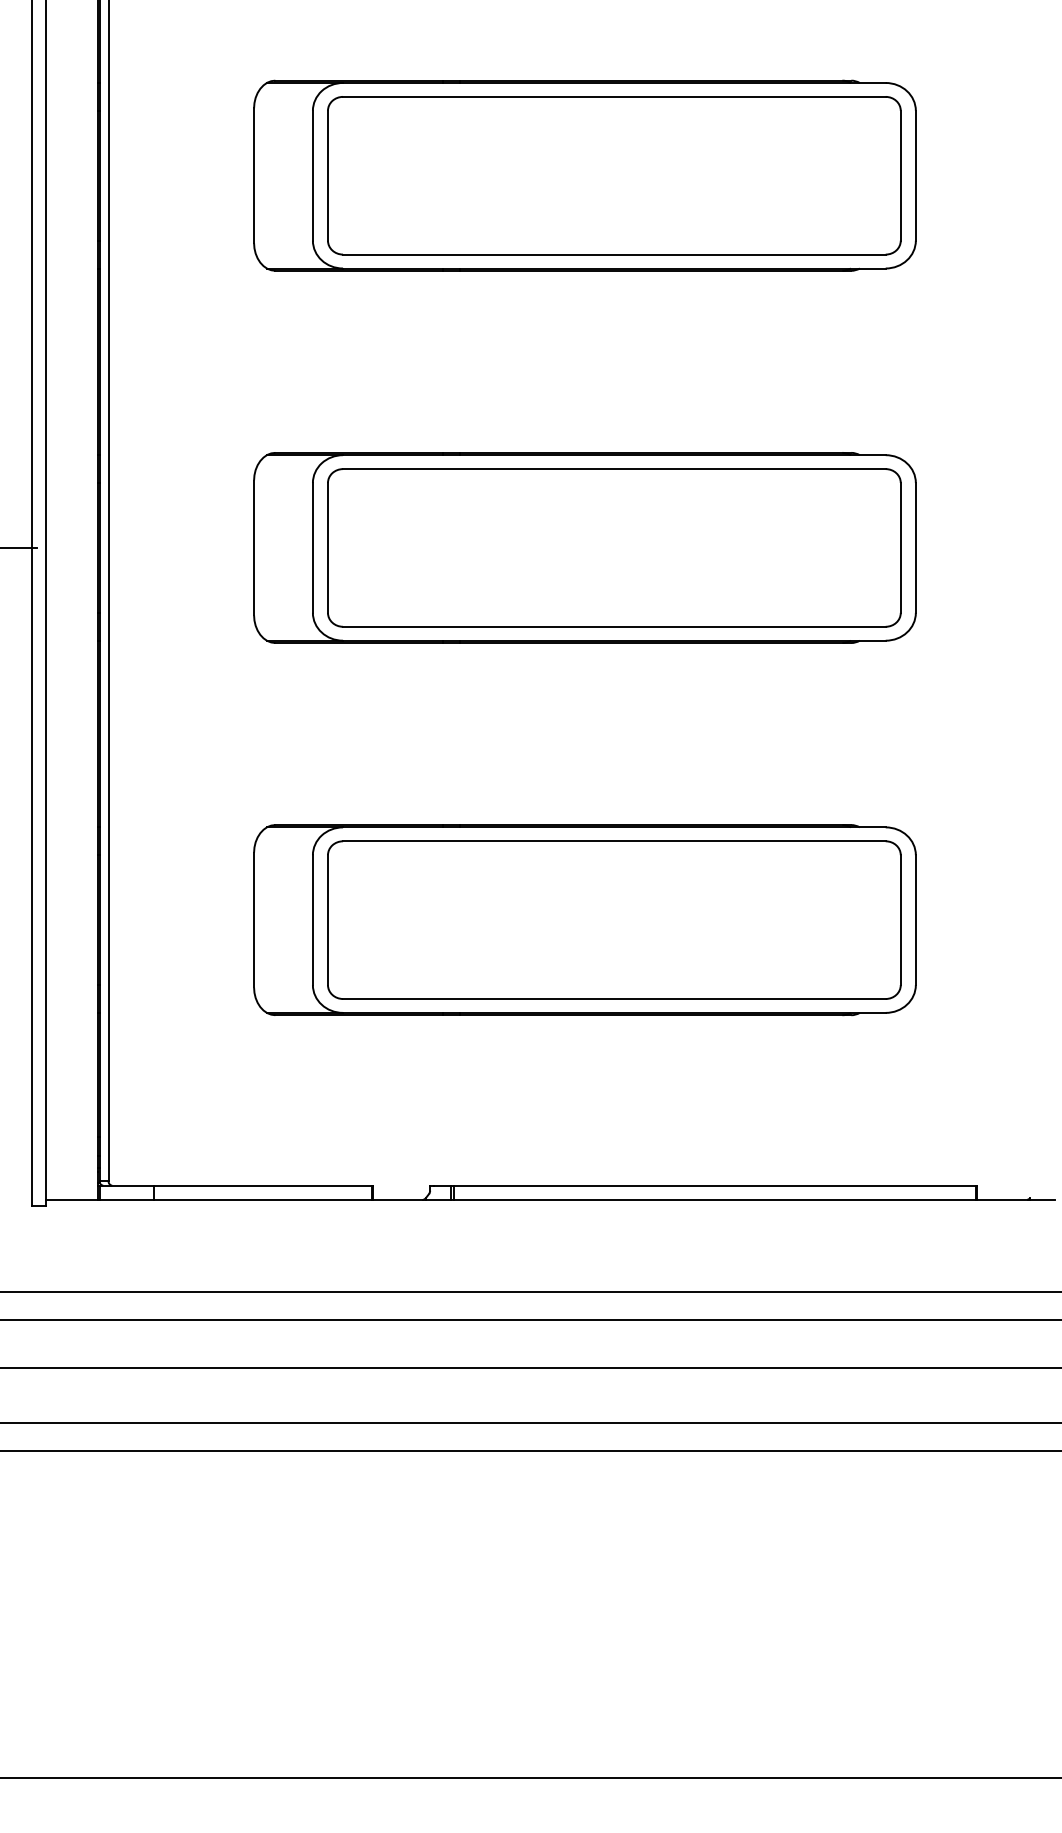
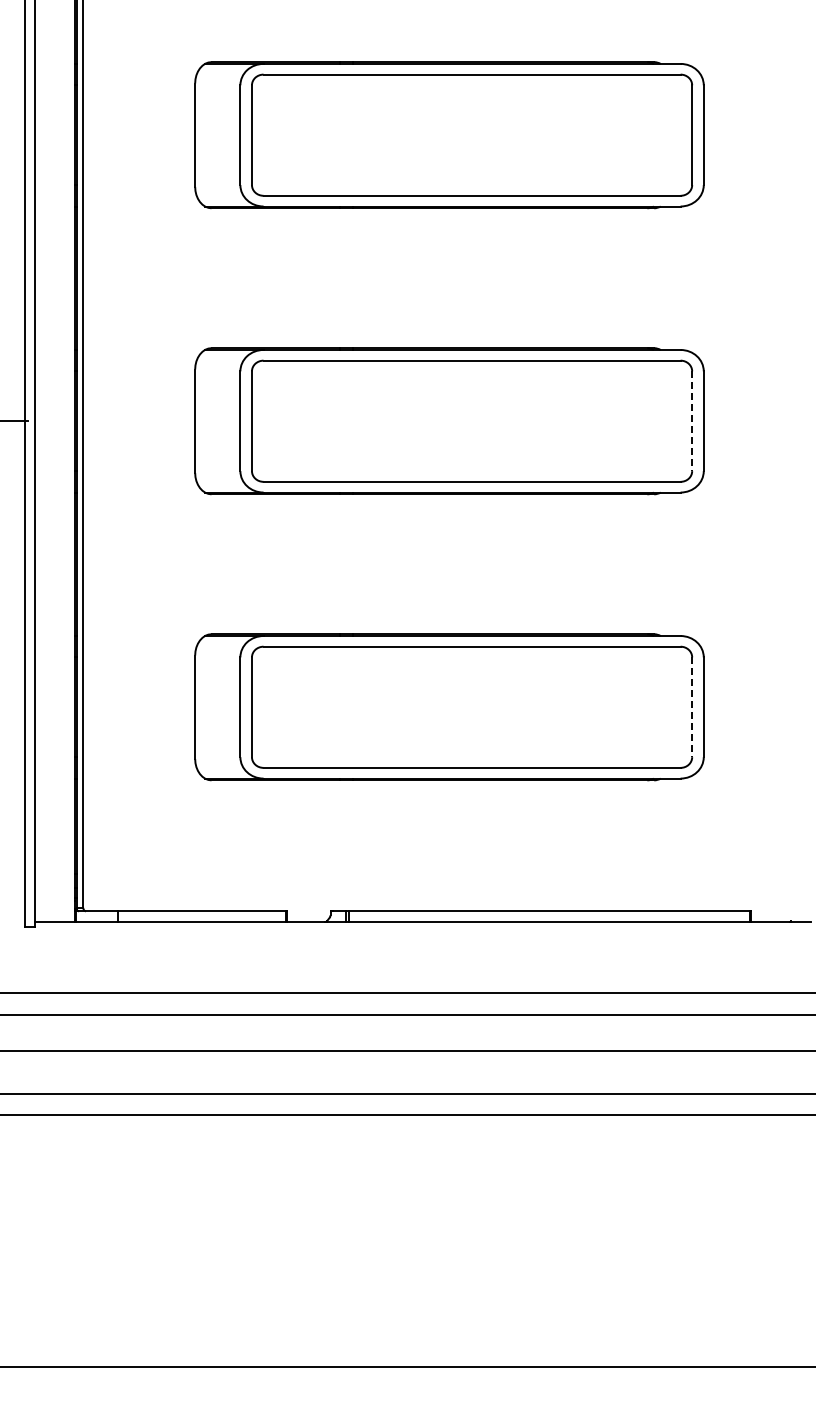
line: (901, 548) -> (692, 421), solid -> dashed
line: (901, 920) -> (692, 707), solid -> dashed

